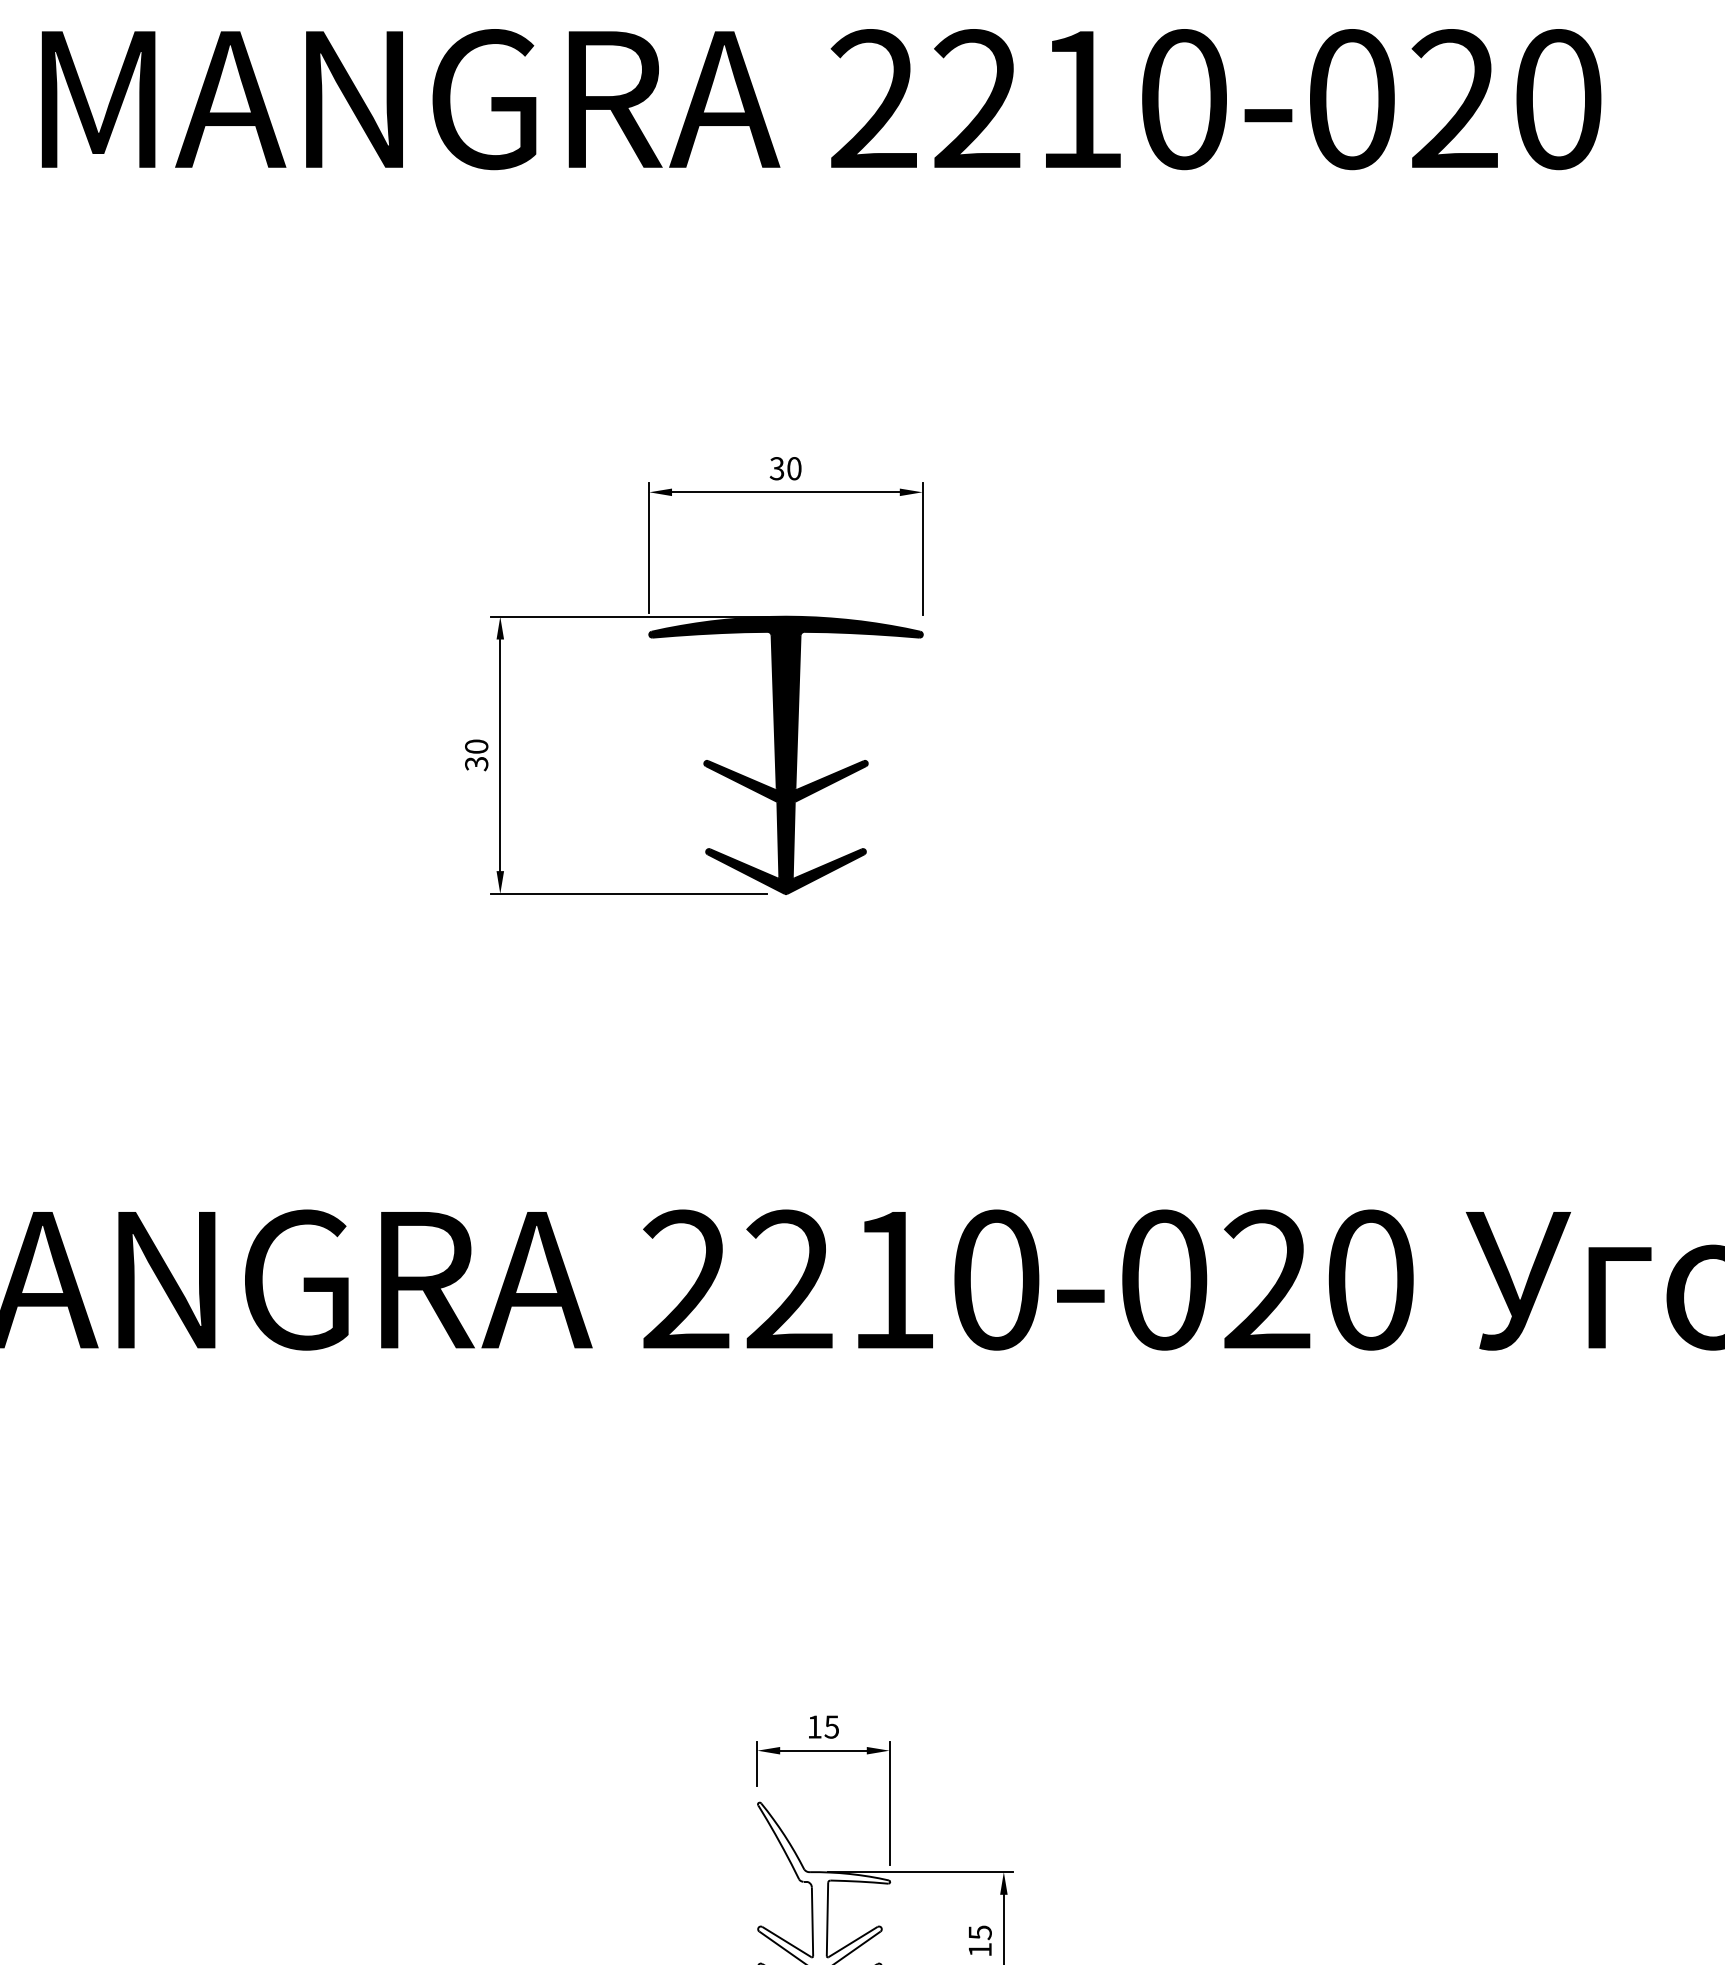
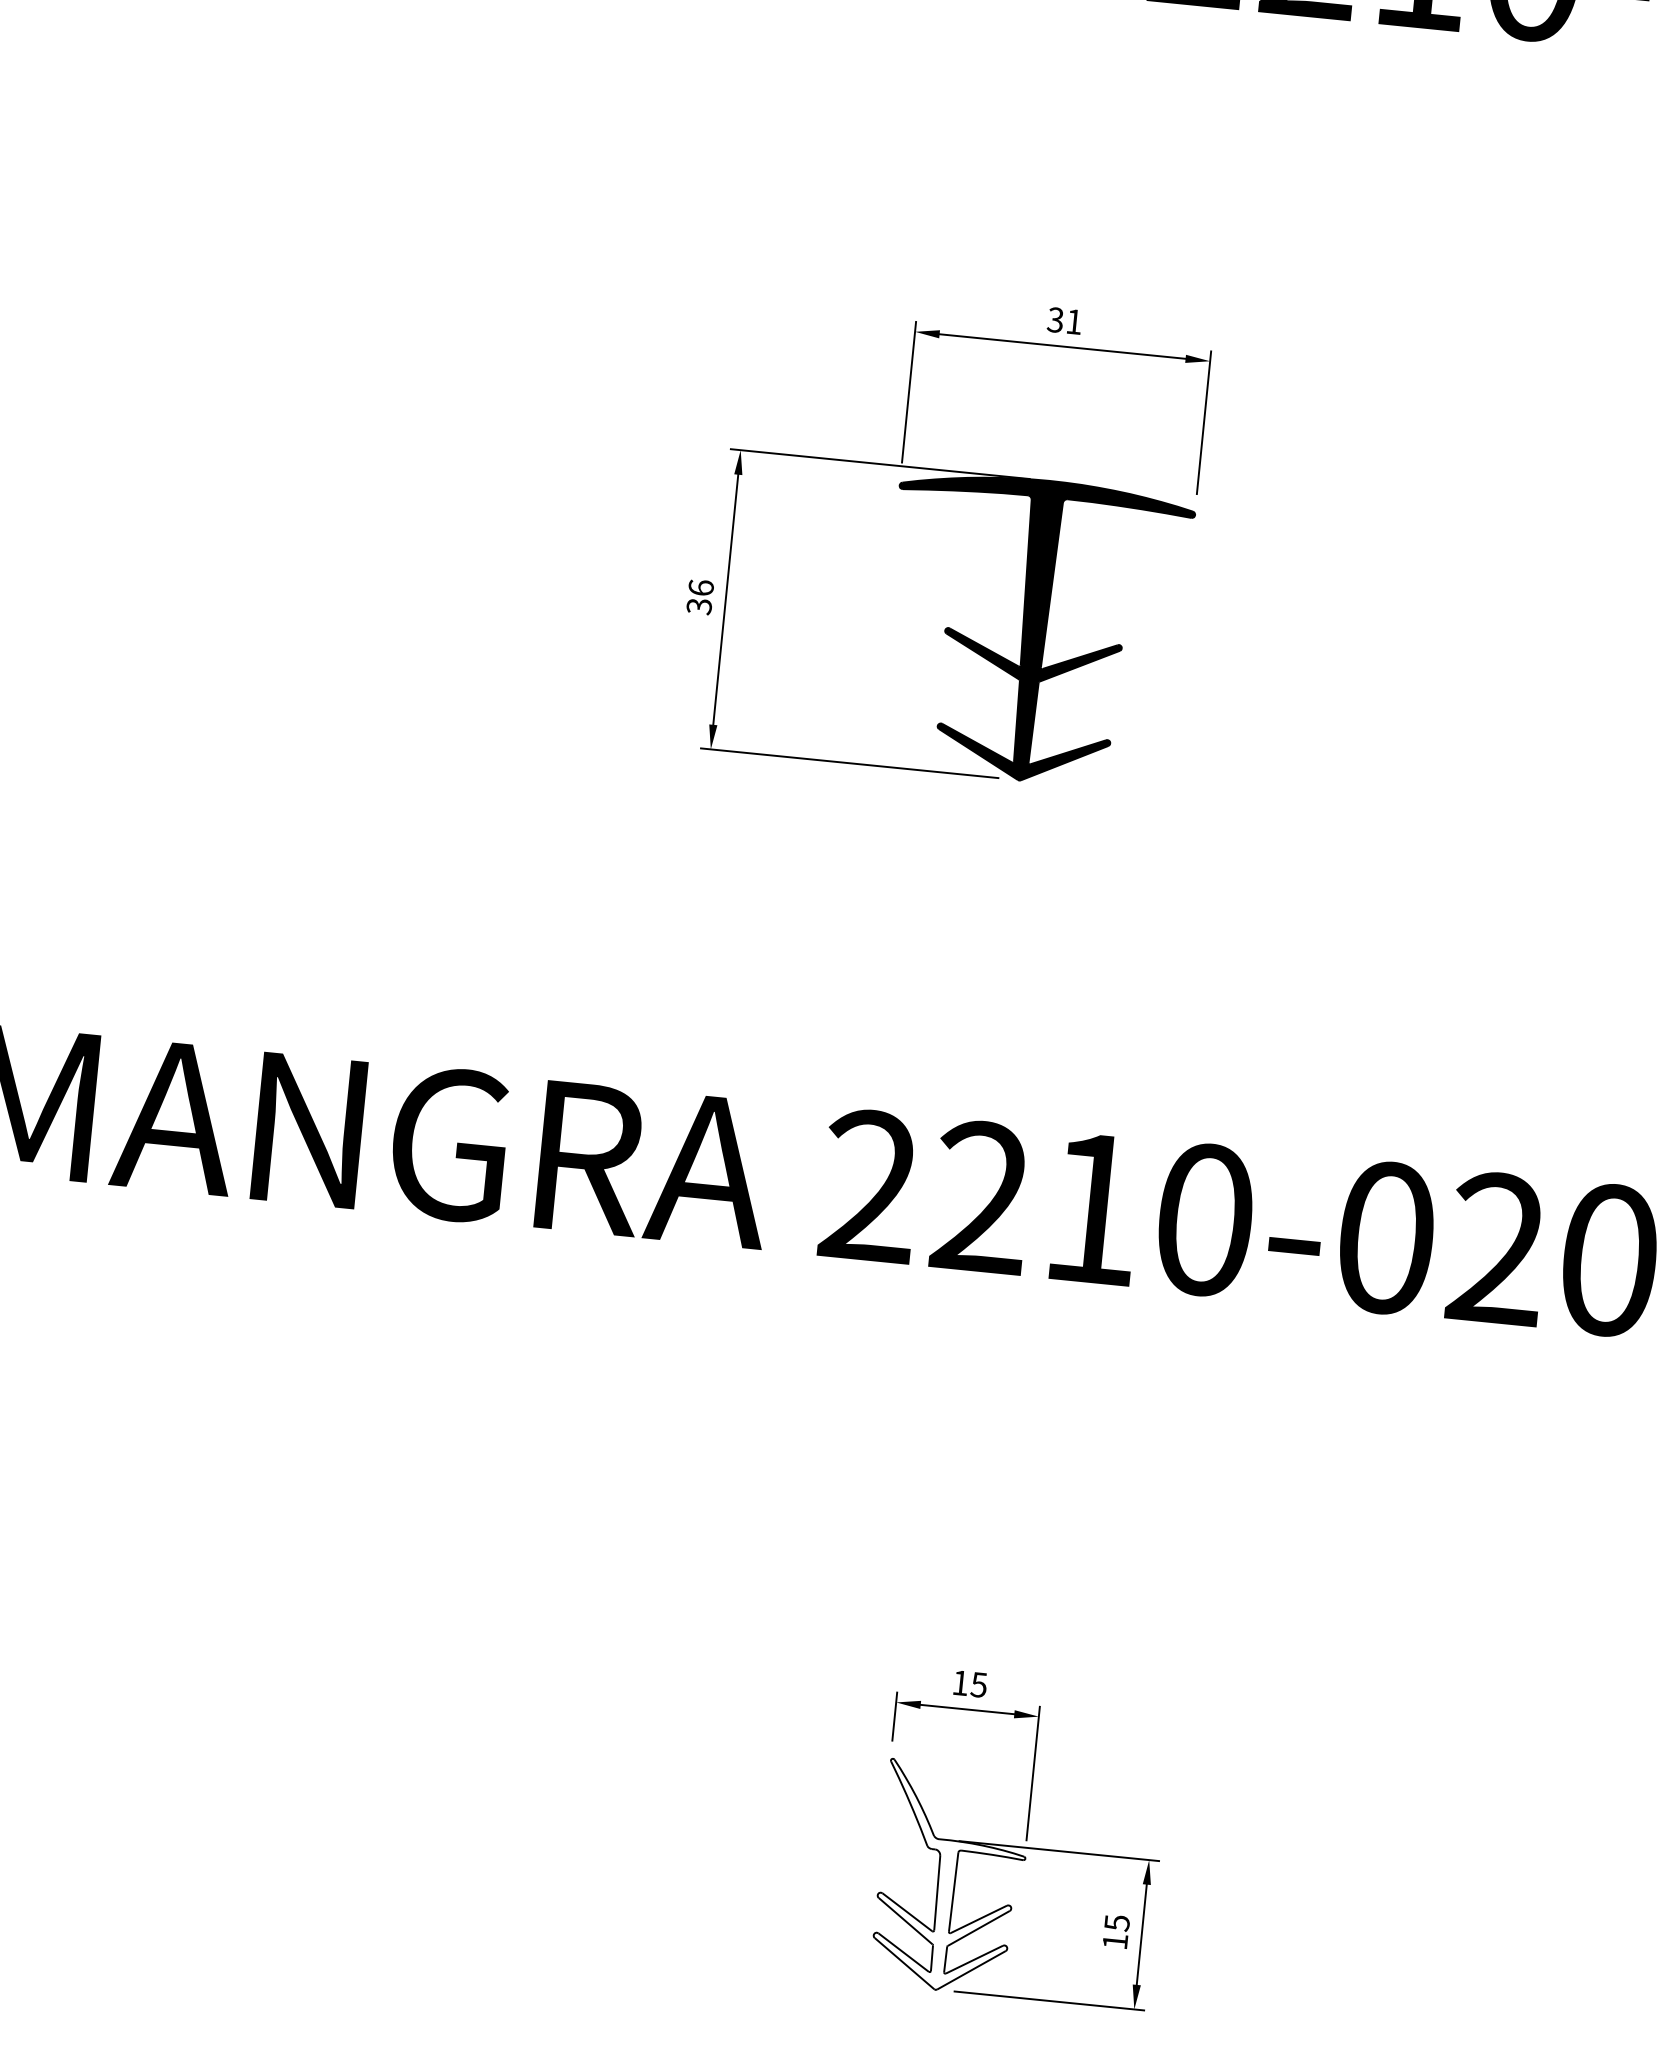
text: (794, 468) -> (1074, 321), 30 -> 31
text: (476, 746) -> (701, 587), 30 -> 36

